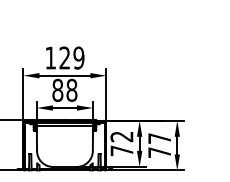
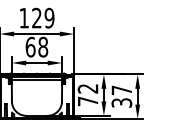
text: (57, 89) -> (30, 46), 88 -> 68
text: (159, 152) -> (121, 102), 77 -> 37

